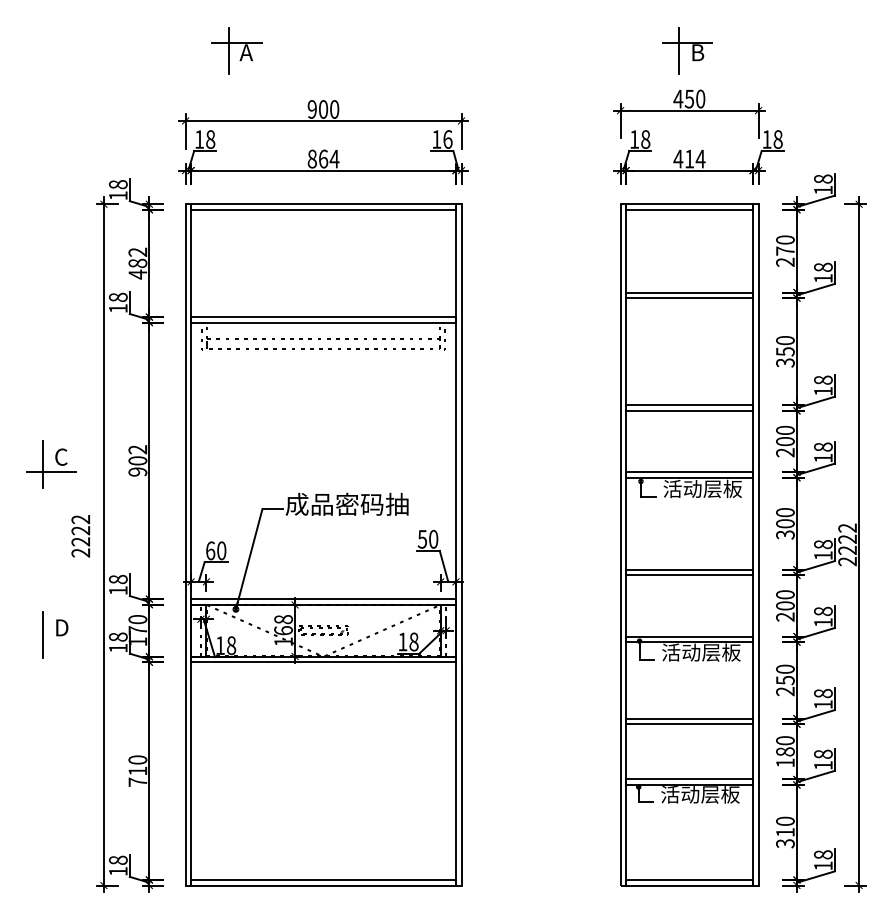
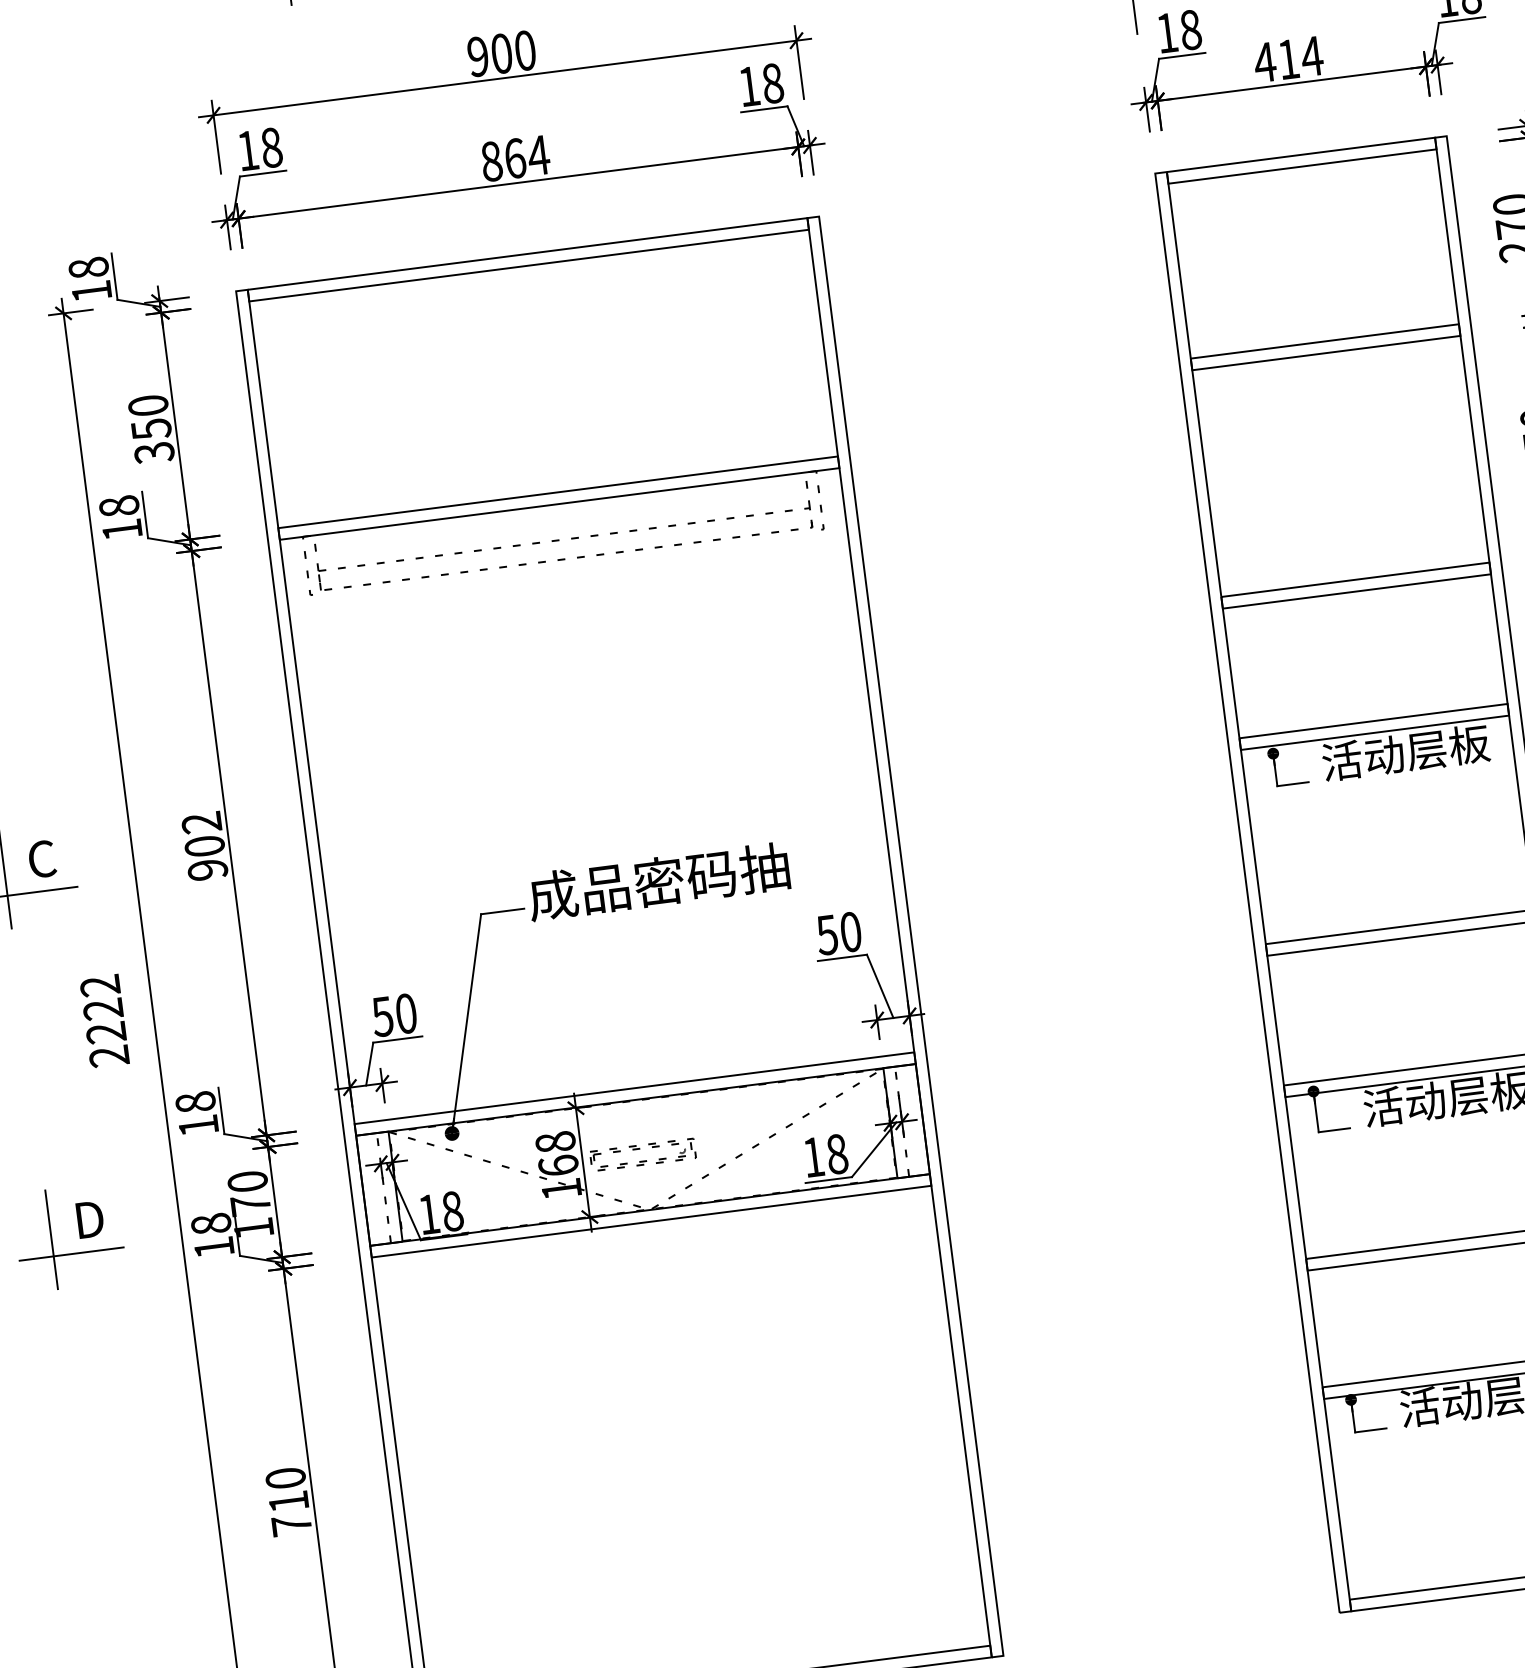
text: (447, 139) -> (771, 83), 16 -> 18
text: (137, 263) -> (150, 429), 482 -> 350
text: (210, 550) -> (382, 1016), 60 -> 50
line: (51, 642) -> (71, 1253), added

